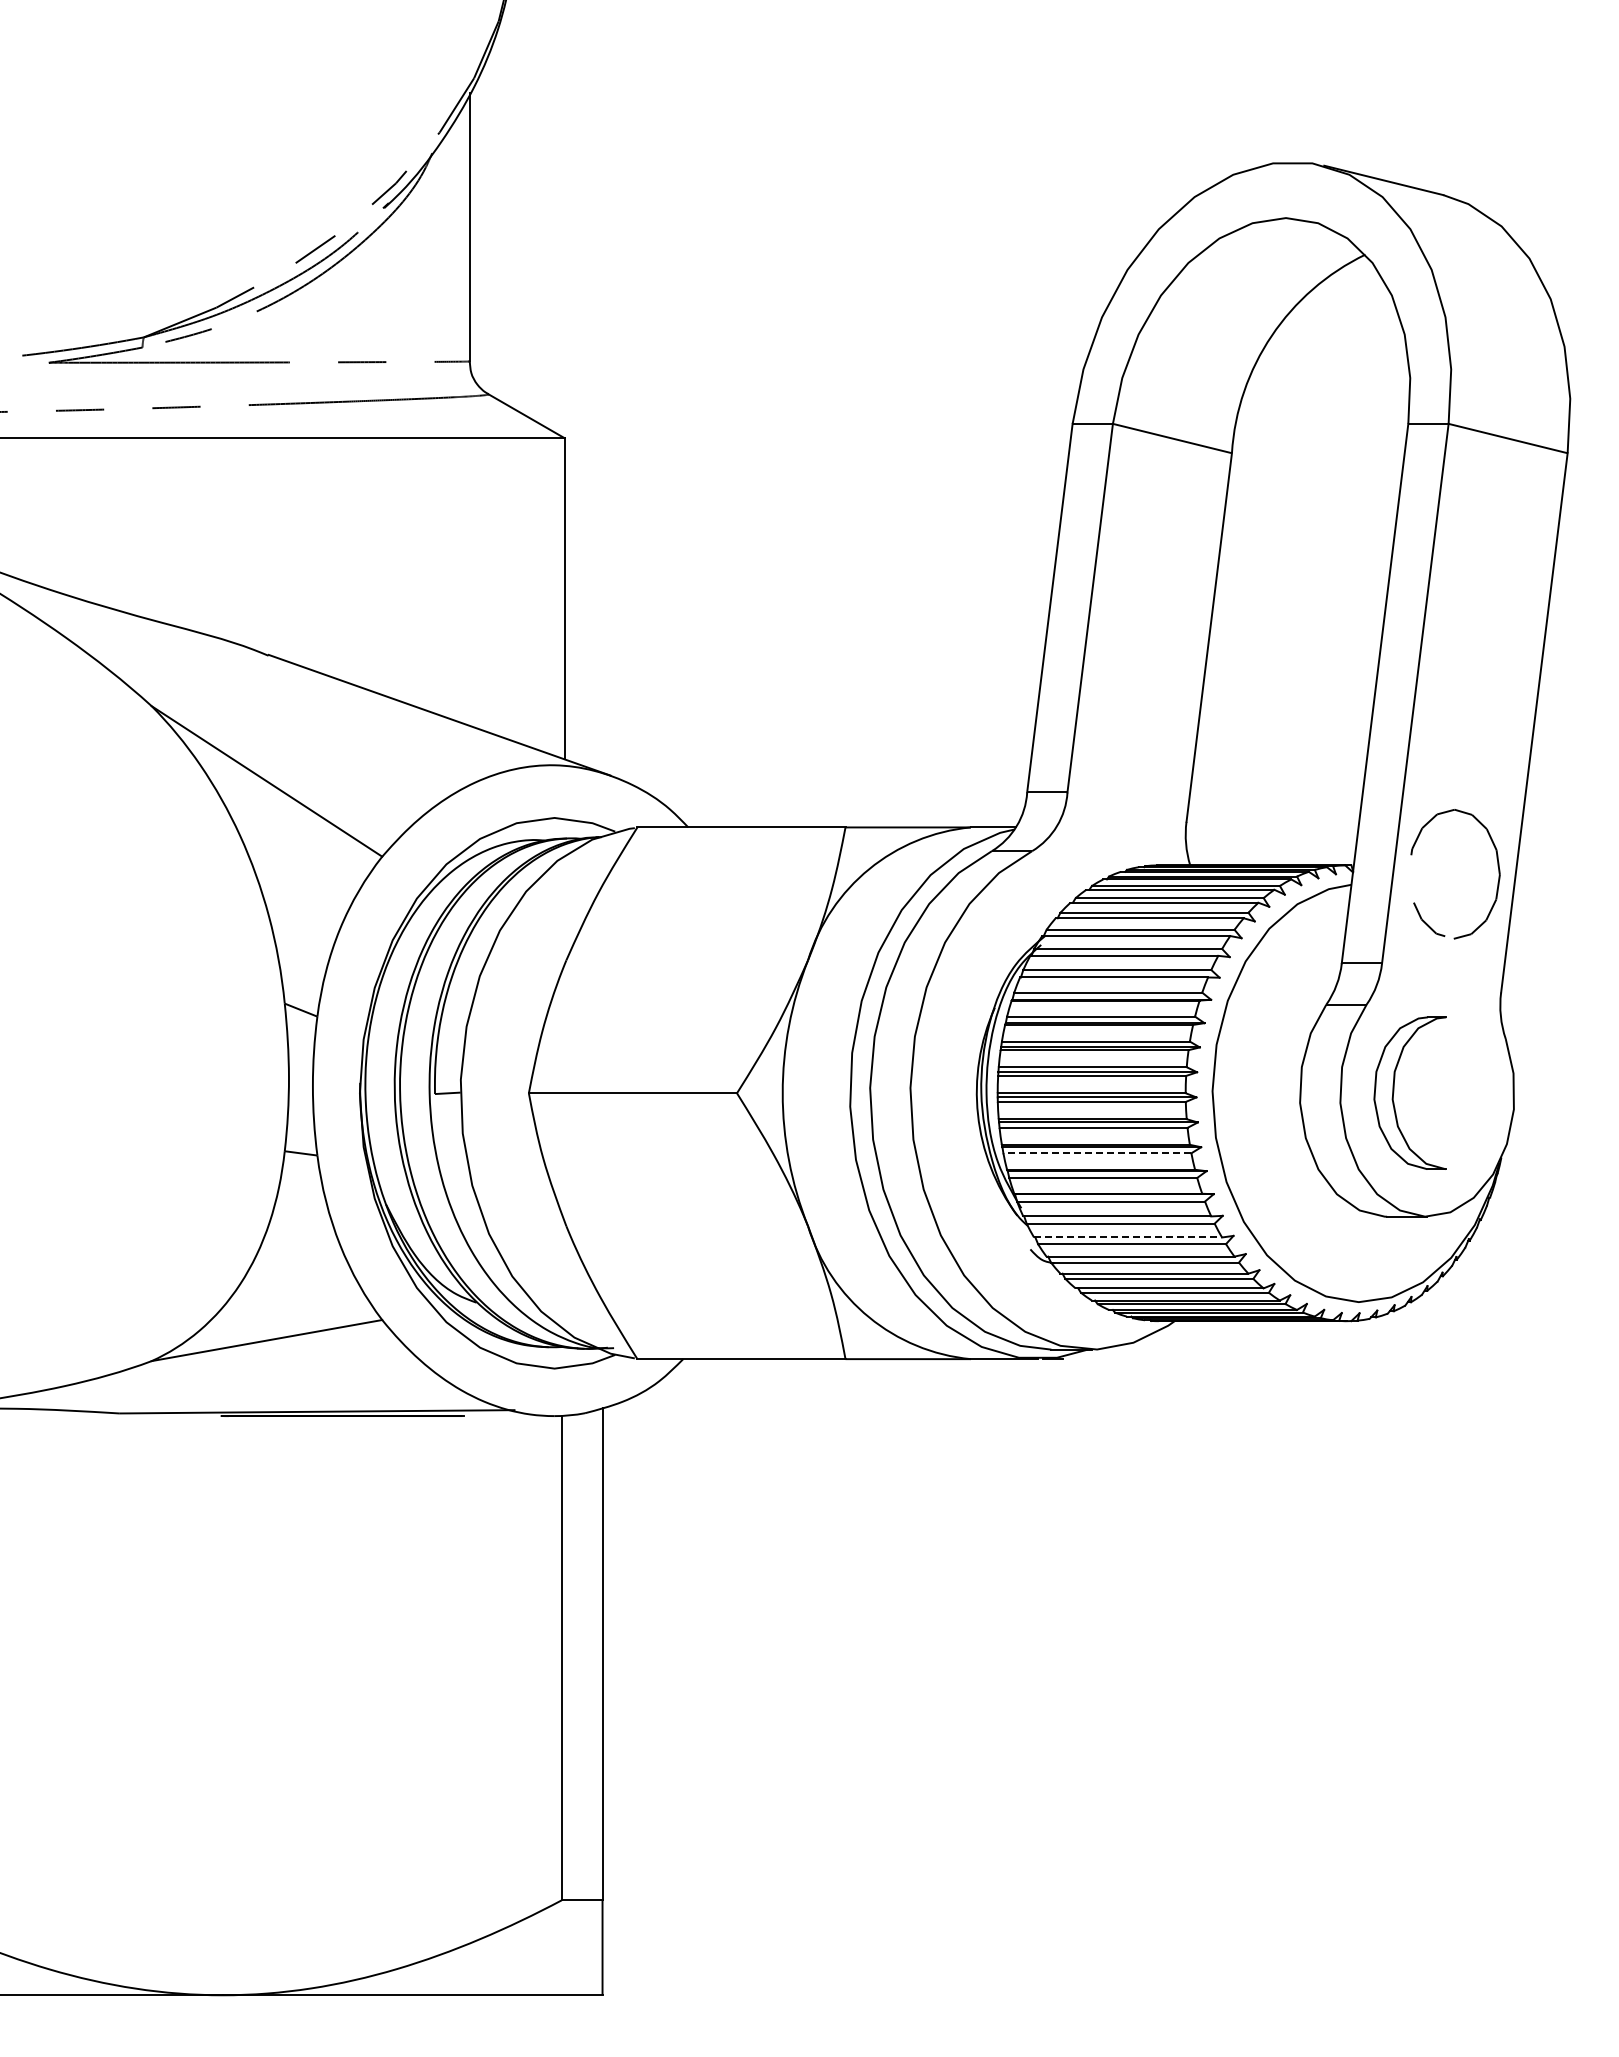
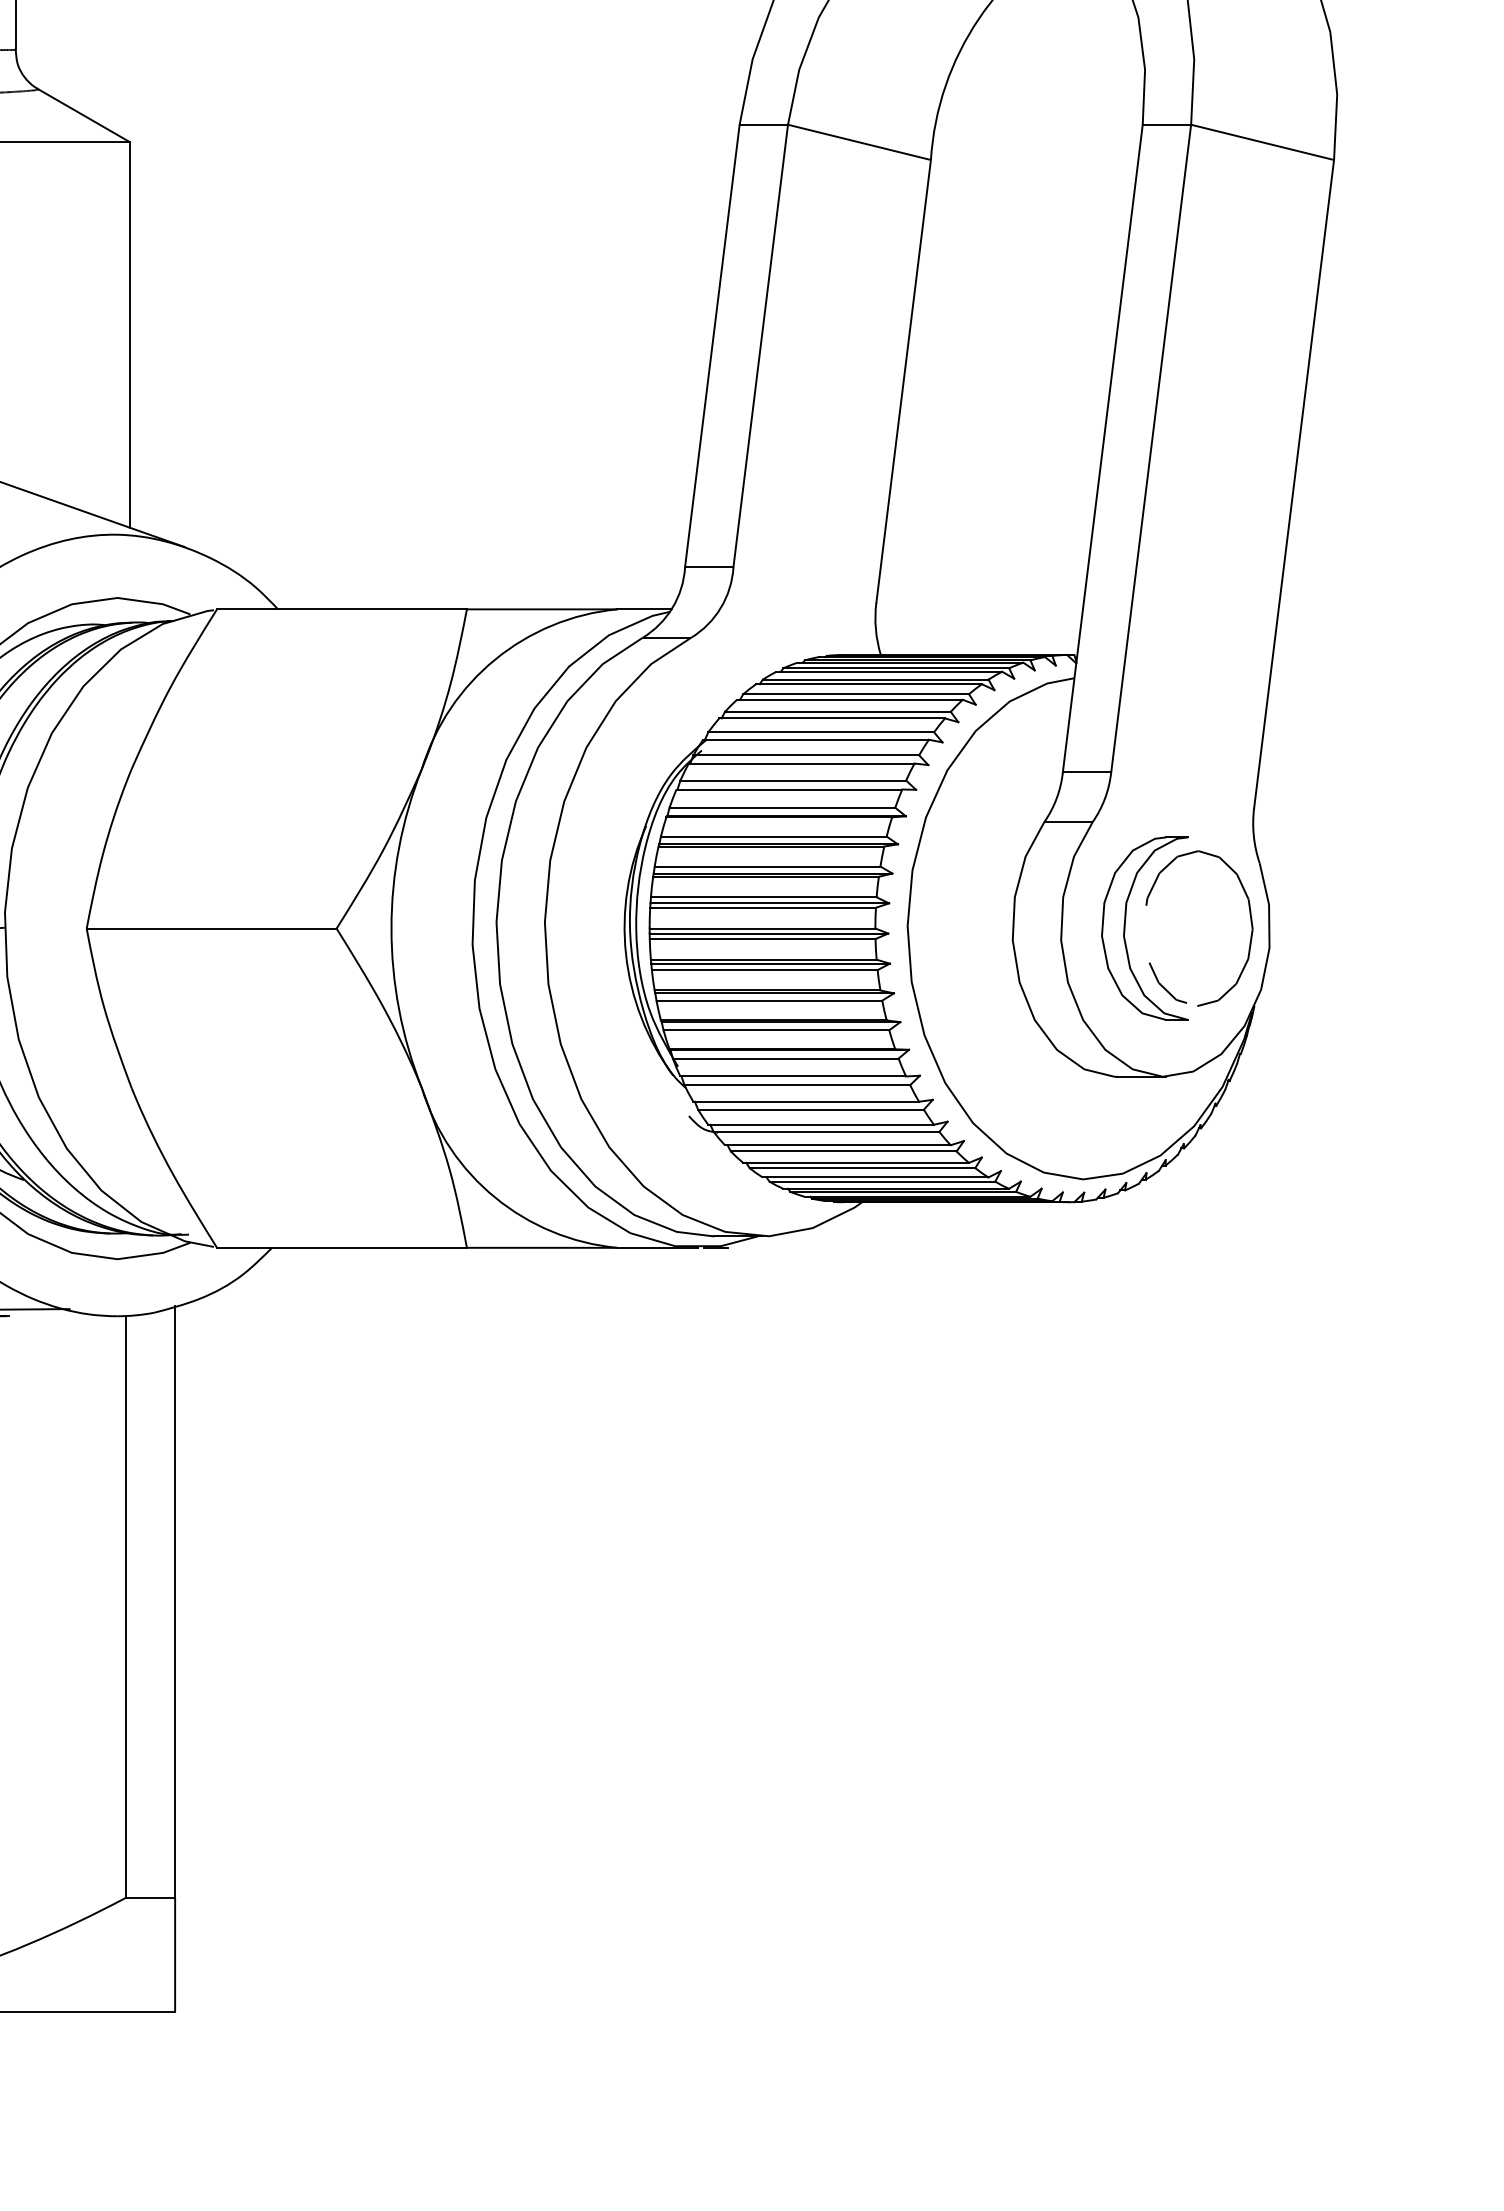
part: (1497, 866) -> (1249, 919), moved
line: (1097, 1153) -> (769, 1000), dashed -> solid
line: (1128, 1237) -> (806, 1101), dashed -> solid

